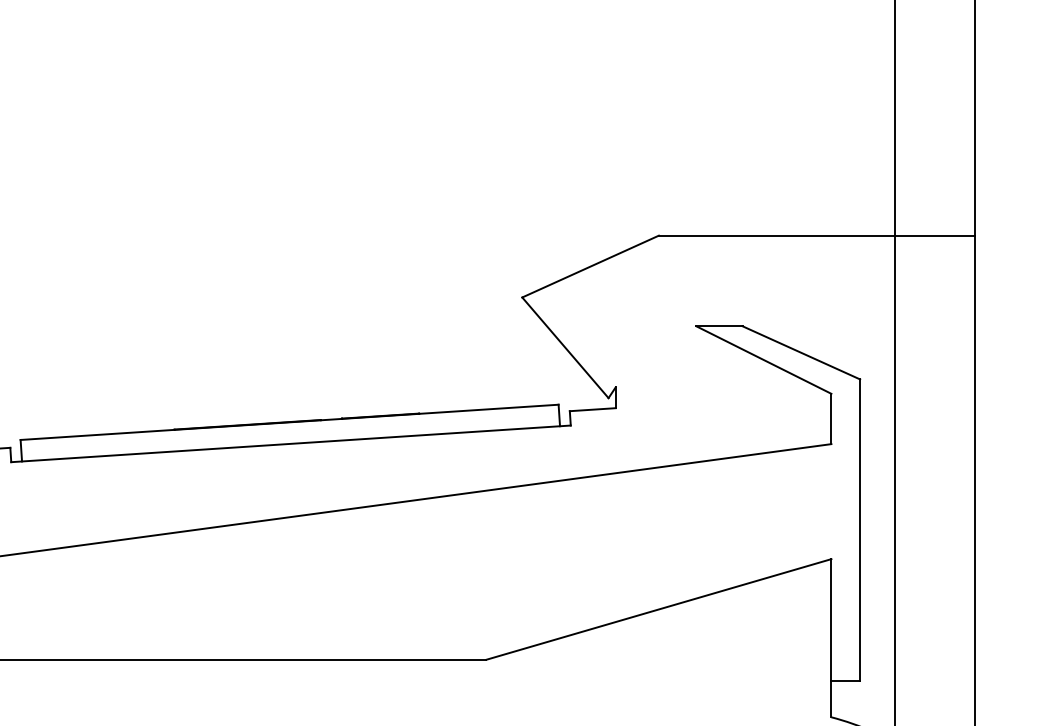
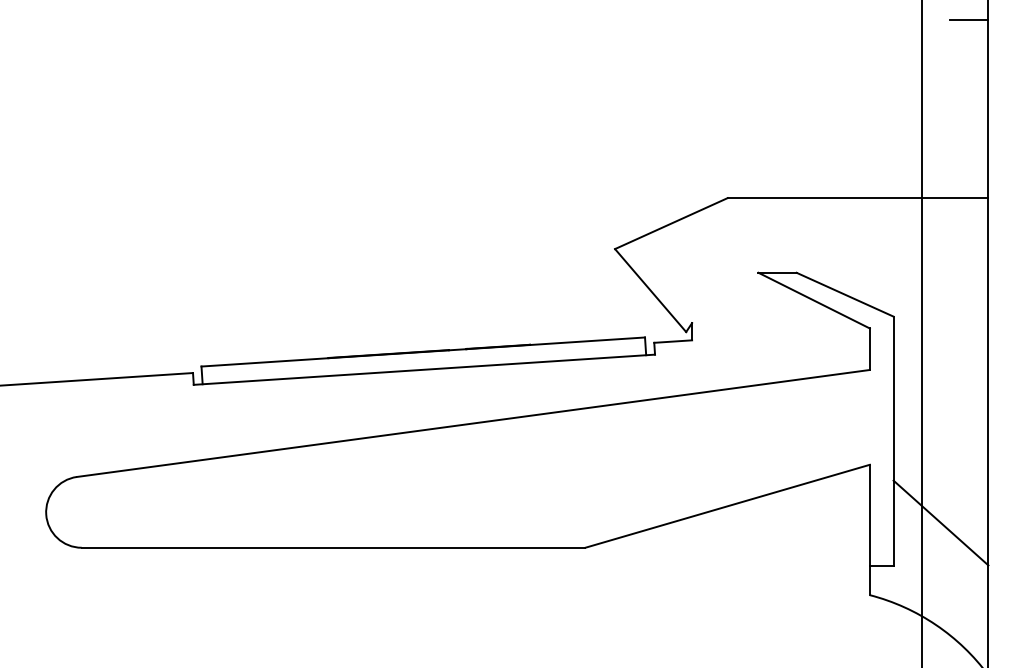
line: (952, 20) -> (969, 20), added
line: (917, 629) -> (940, 522), added

